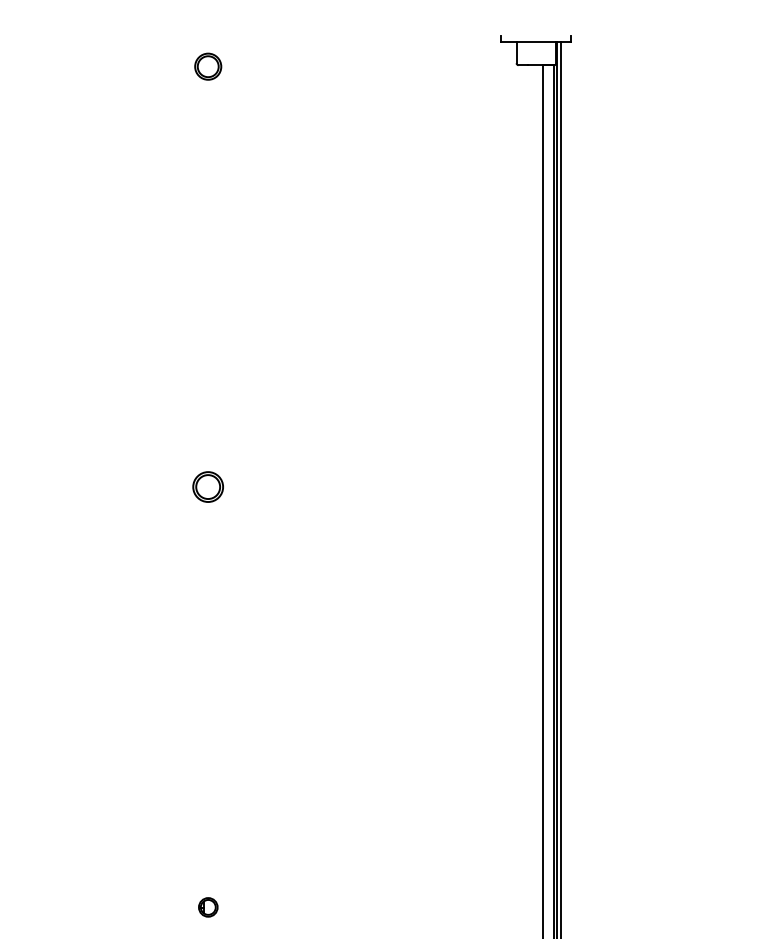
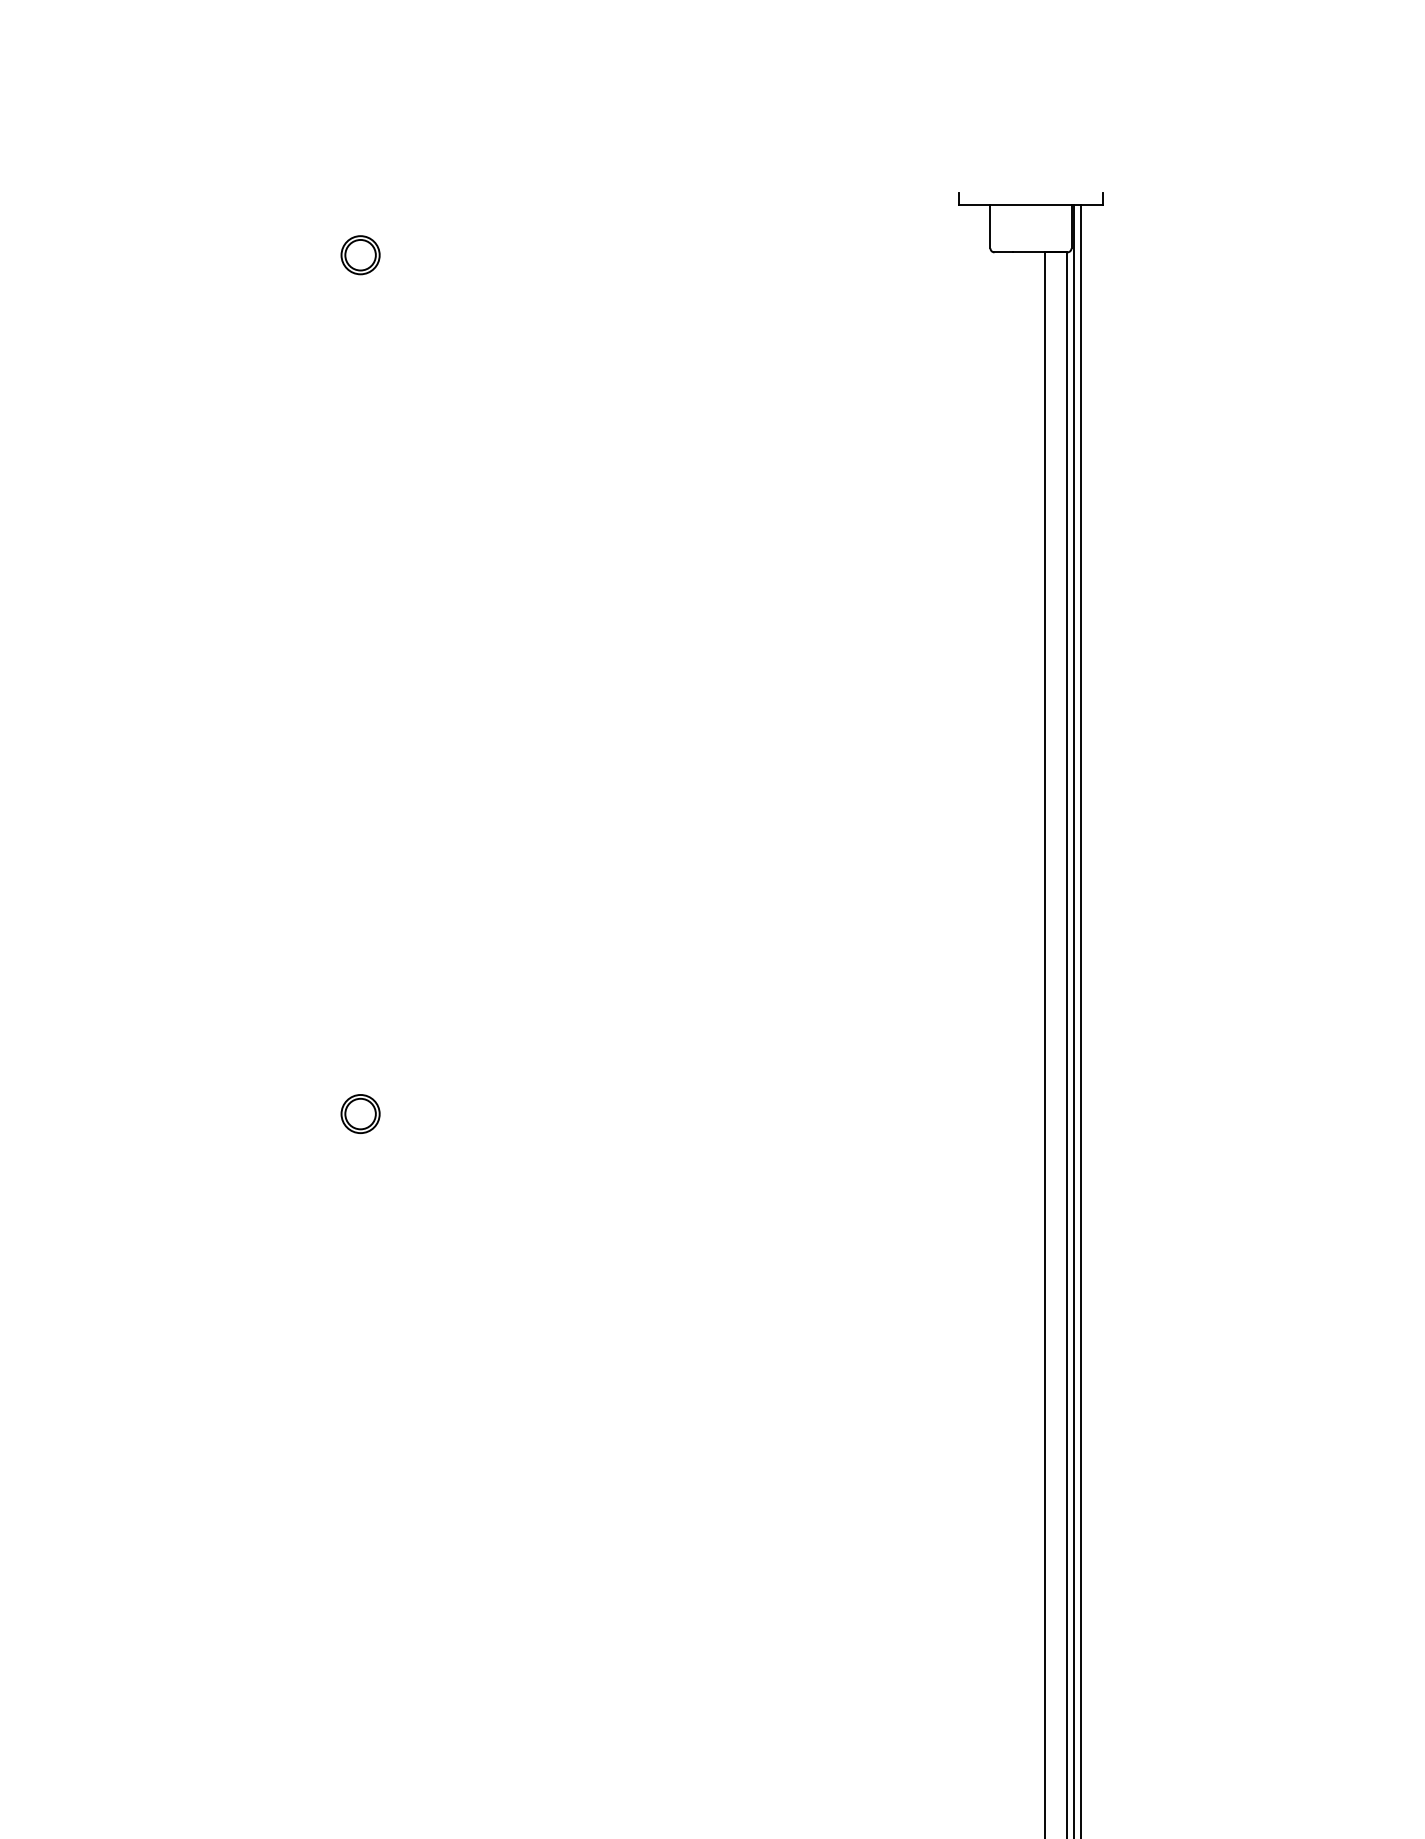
part: (208, 66) -> (361, 254), size x0.71
part: (208, 486) -> (361, 1112), size x0.62

